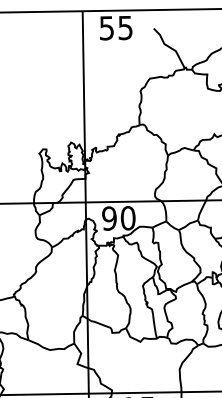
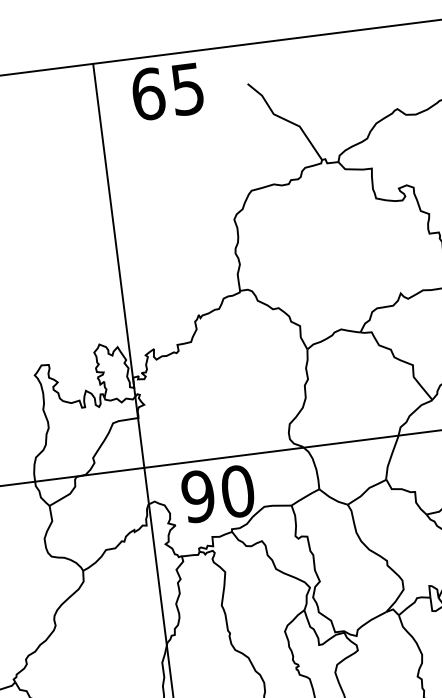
text: (106, 27) -> (147, 92), 55 -> 65

